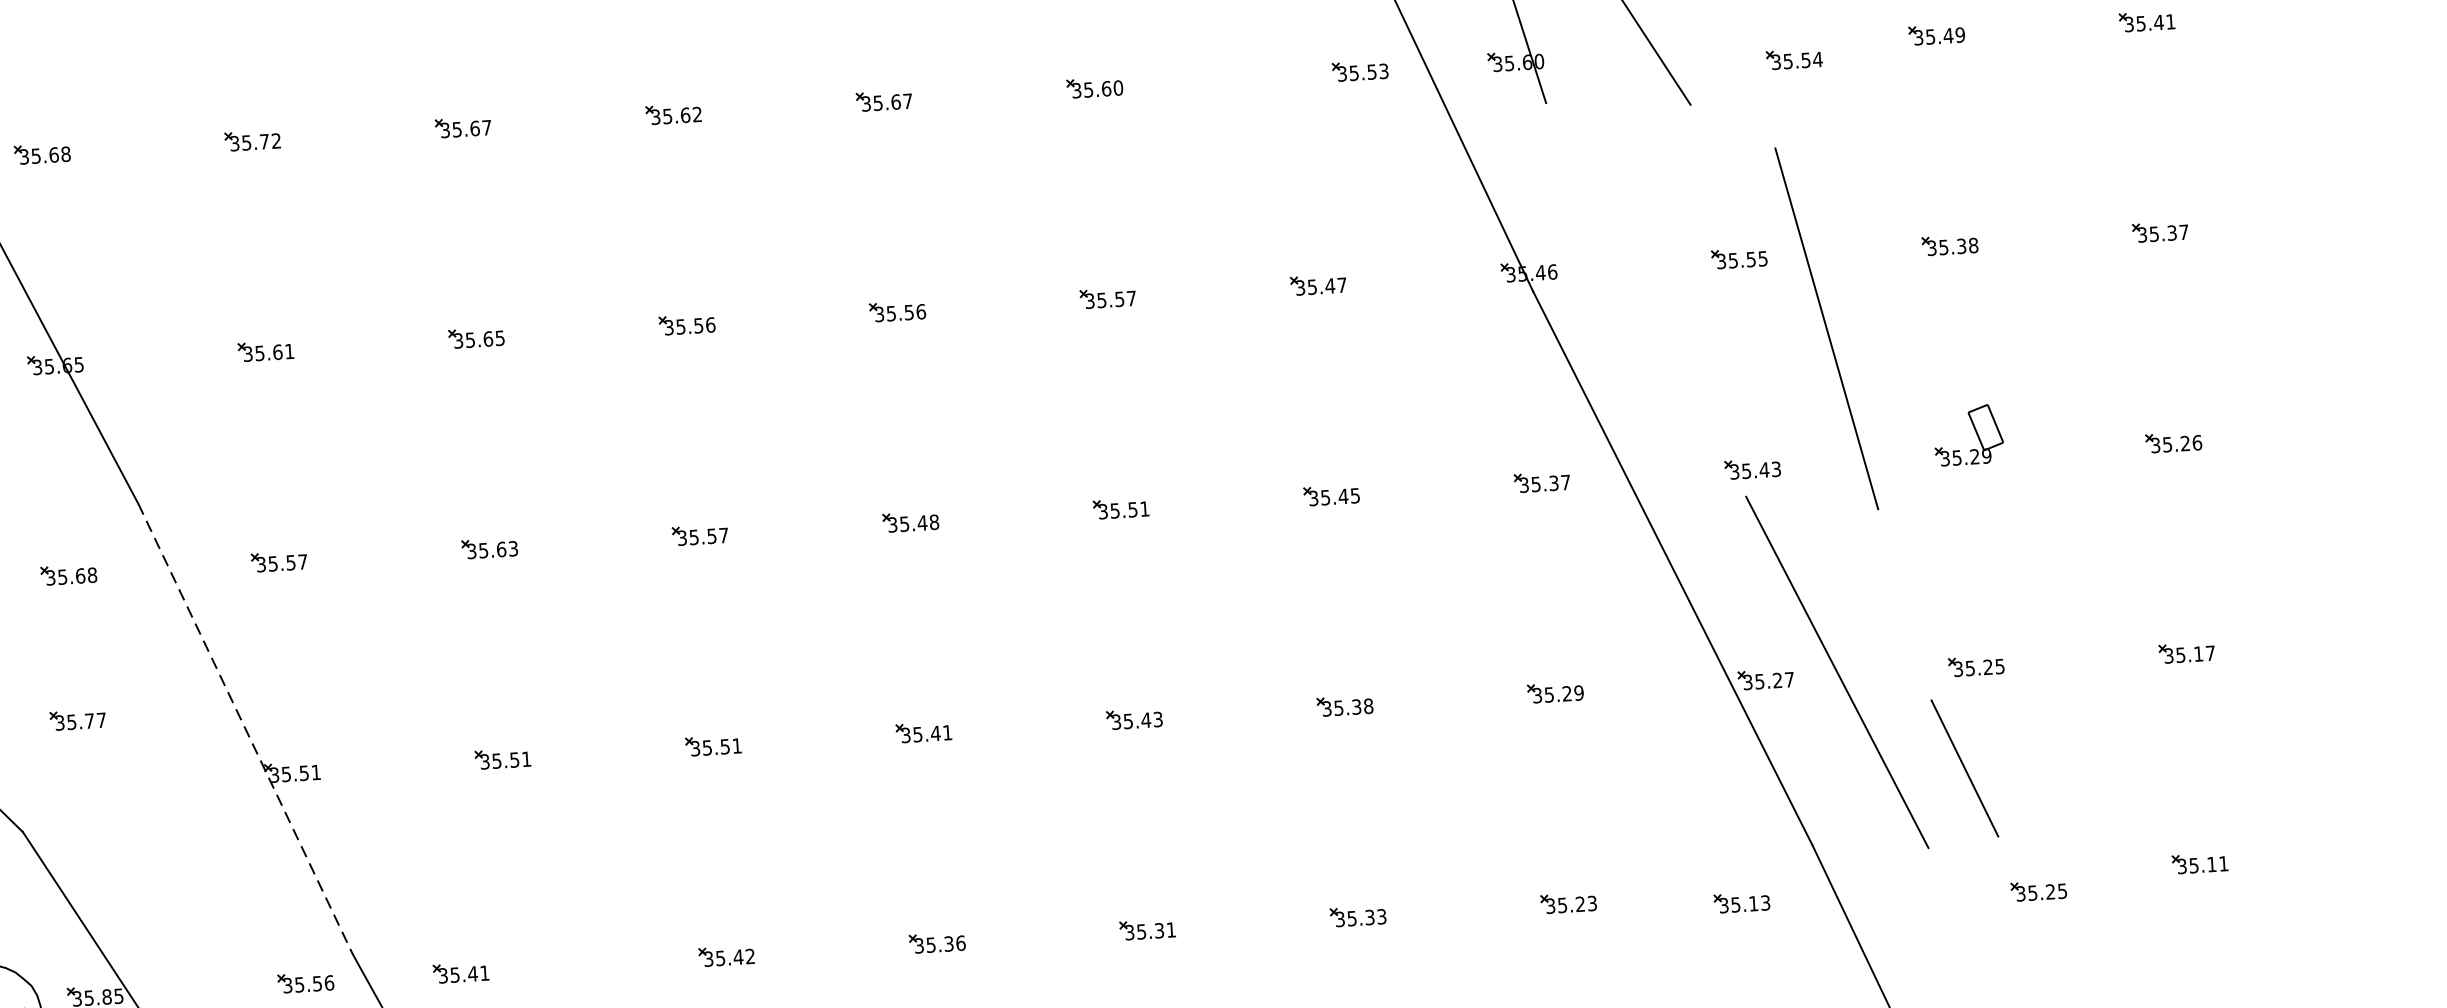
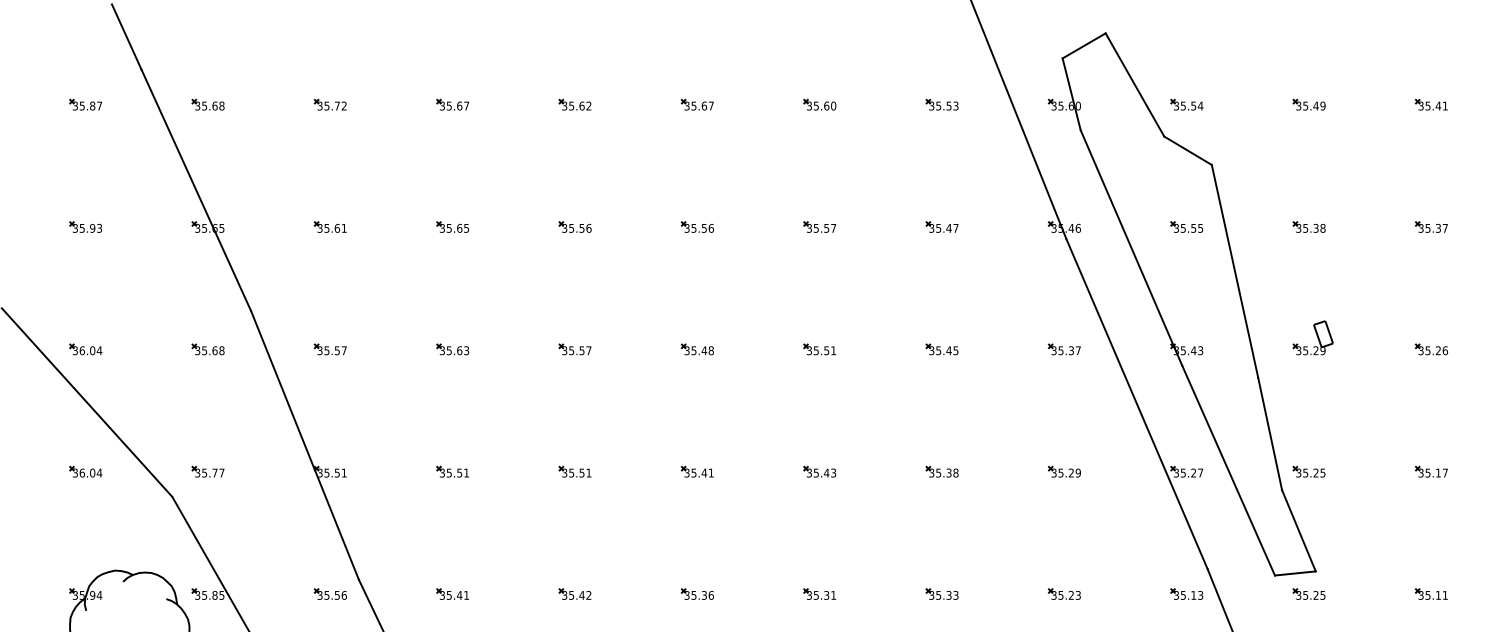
part: (1793, 58) -> (1186, 104), moved
part: (1358, 70) -> (941, 104), moved
line: (1732, 126) -> (1187, 150), added
line: (1646, 299) -> (1131, 247), added
line: (1905, 604) -> (1270, 433), added
part: (76, 719) -> (207, 471), moved
line: (246, 729) -> (305, 445), dashed -> solid
line: (1961, 842) -> (1294, 573), added
part: (2037, 889) -> (1308, 593), moved
part: (1741, 901) -> (1186, 593), moved
part: (460, 971) -> (452, 593), moved

